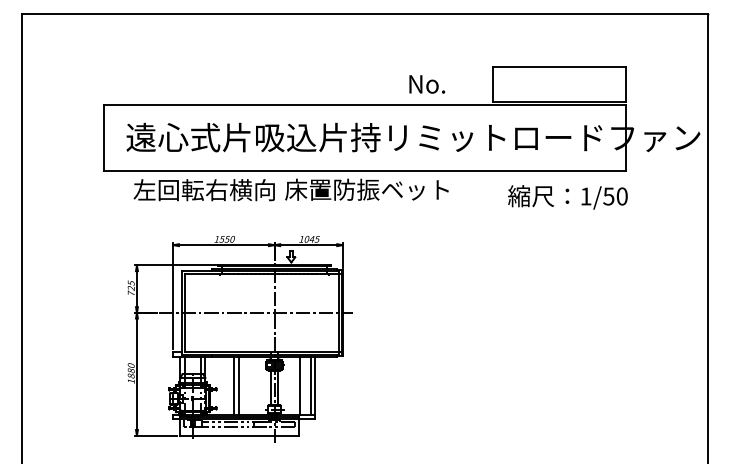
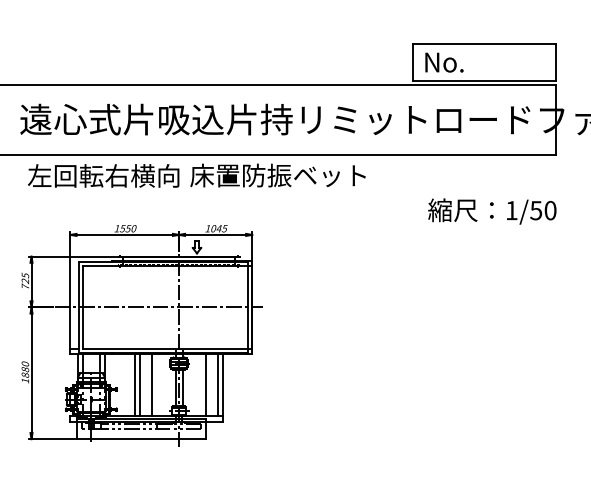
text: (427, 84) -> (444, 62), moved
text: (567, 197) -> (491, 211), moved
line: (249, 385) -> (152, 385), added

